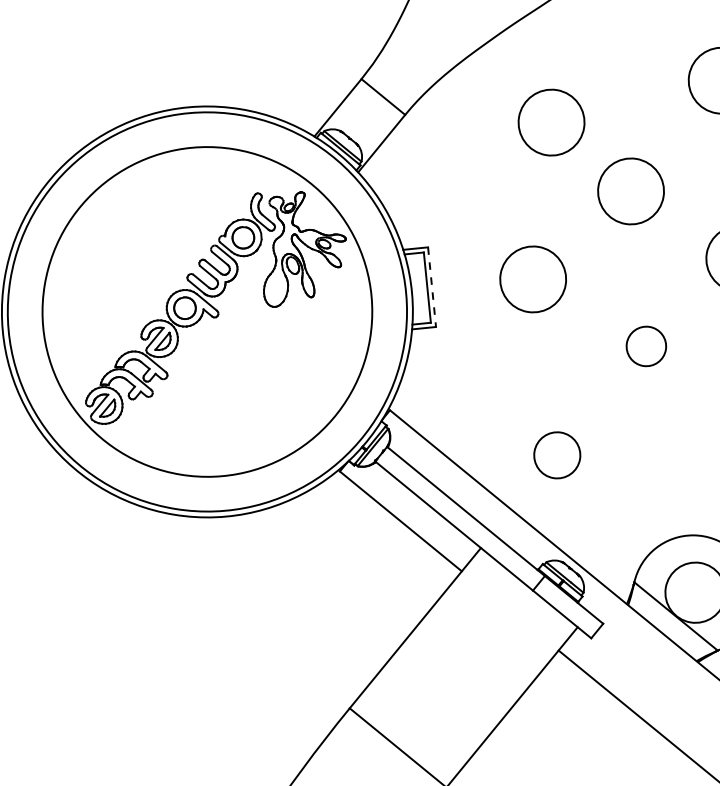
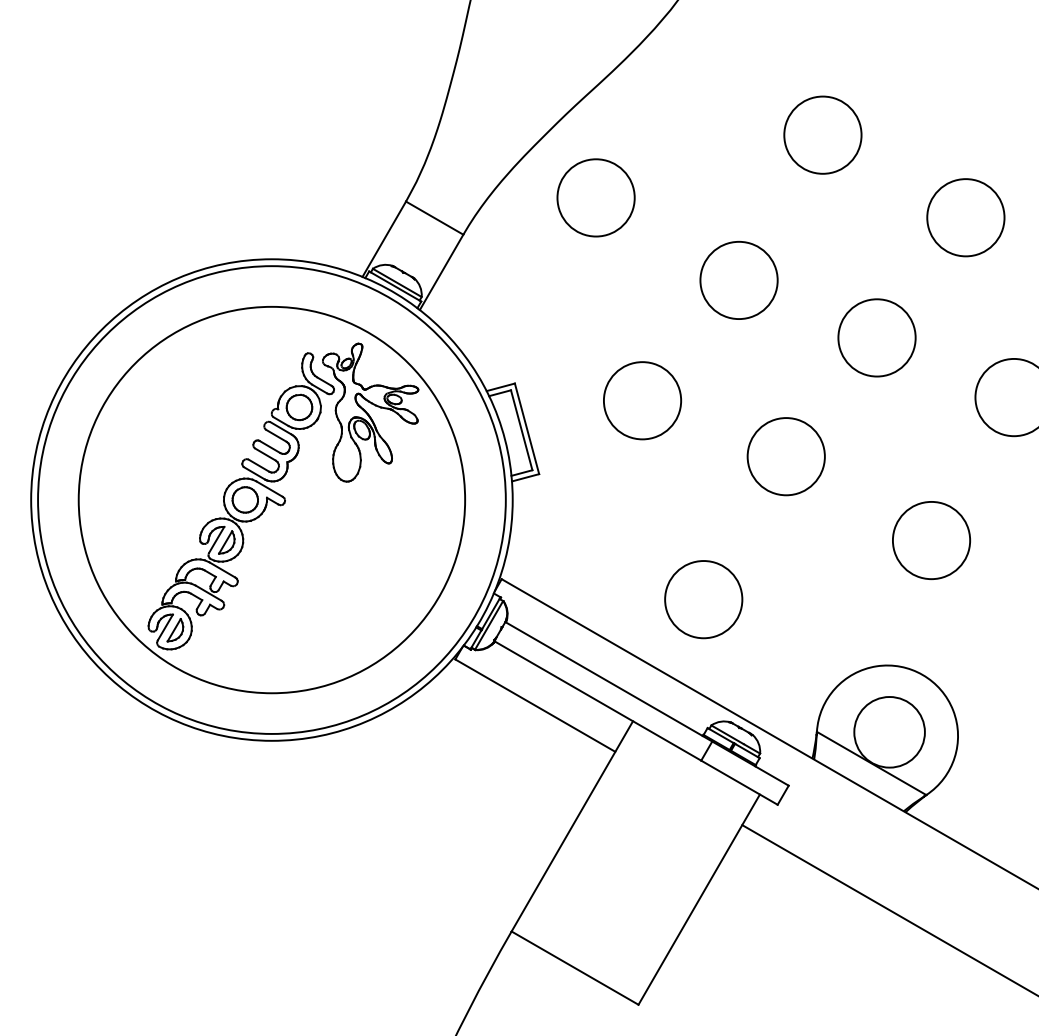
circle: (551, 122) -> (595, 197), moved
line: (432, 286) -> (527, 428), dashed -> solid
circle: (645, 346) -> (785, 456), size x1.67
circle: (557, 455) -> (703, 599), size x1.43

